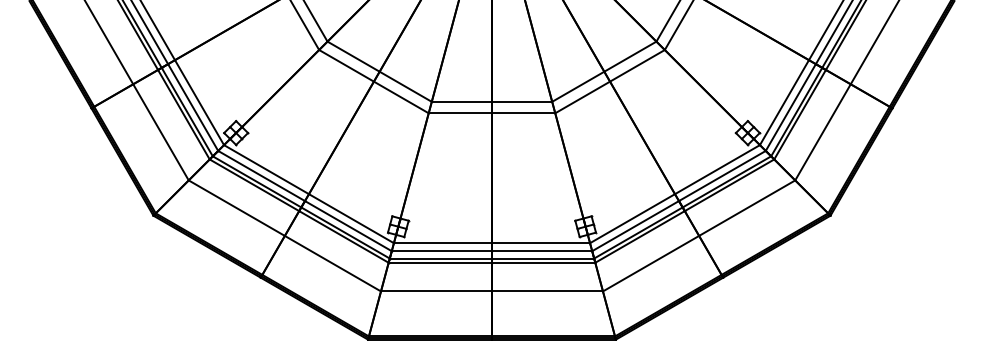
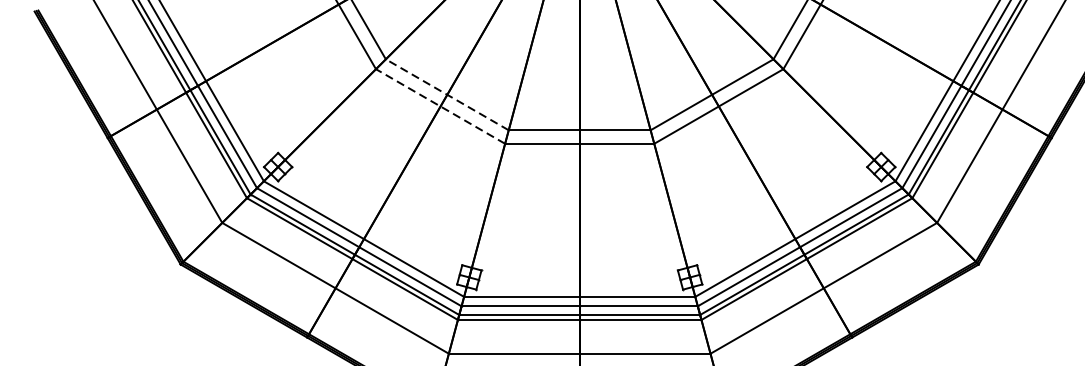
line: (379, 71) -> (447, 94), solid -> dashed
line: (373, 81) -> (440, 106), solid -> dashed

